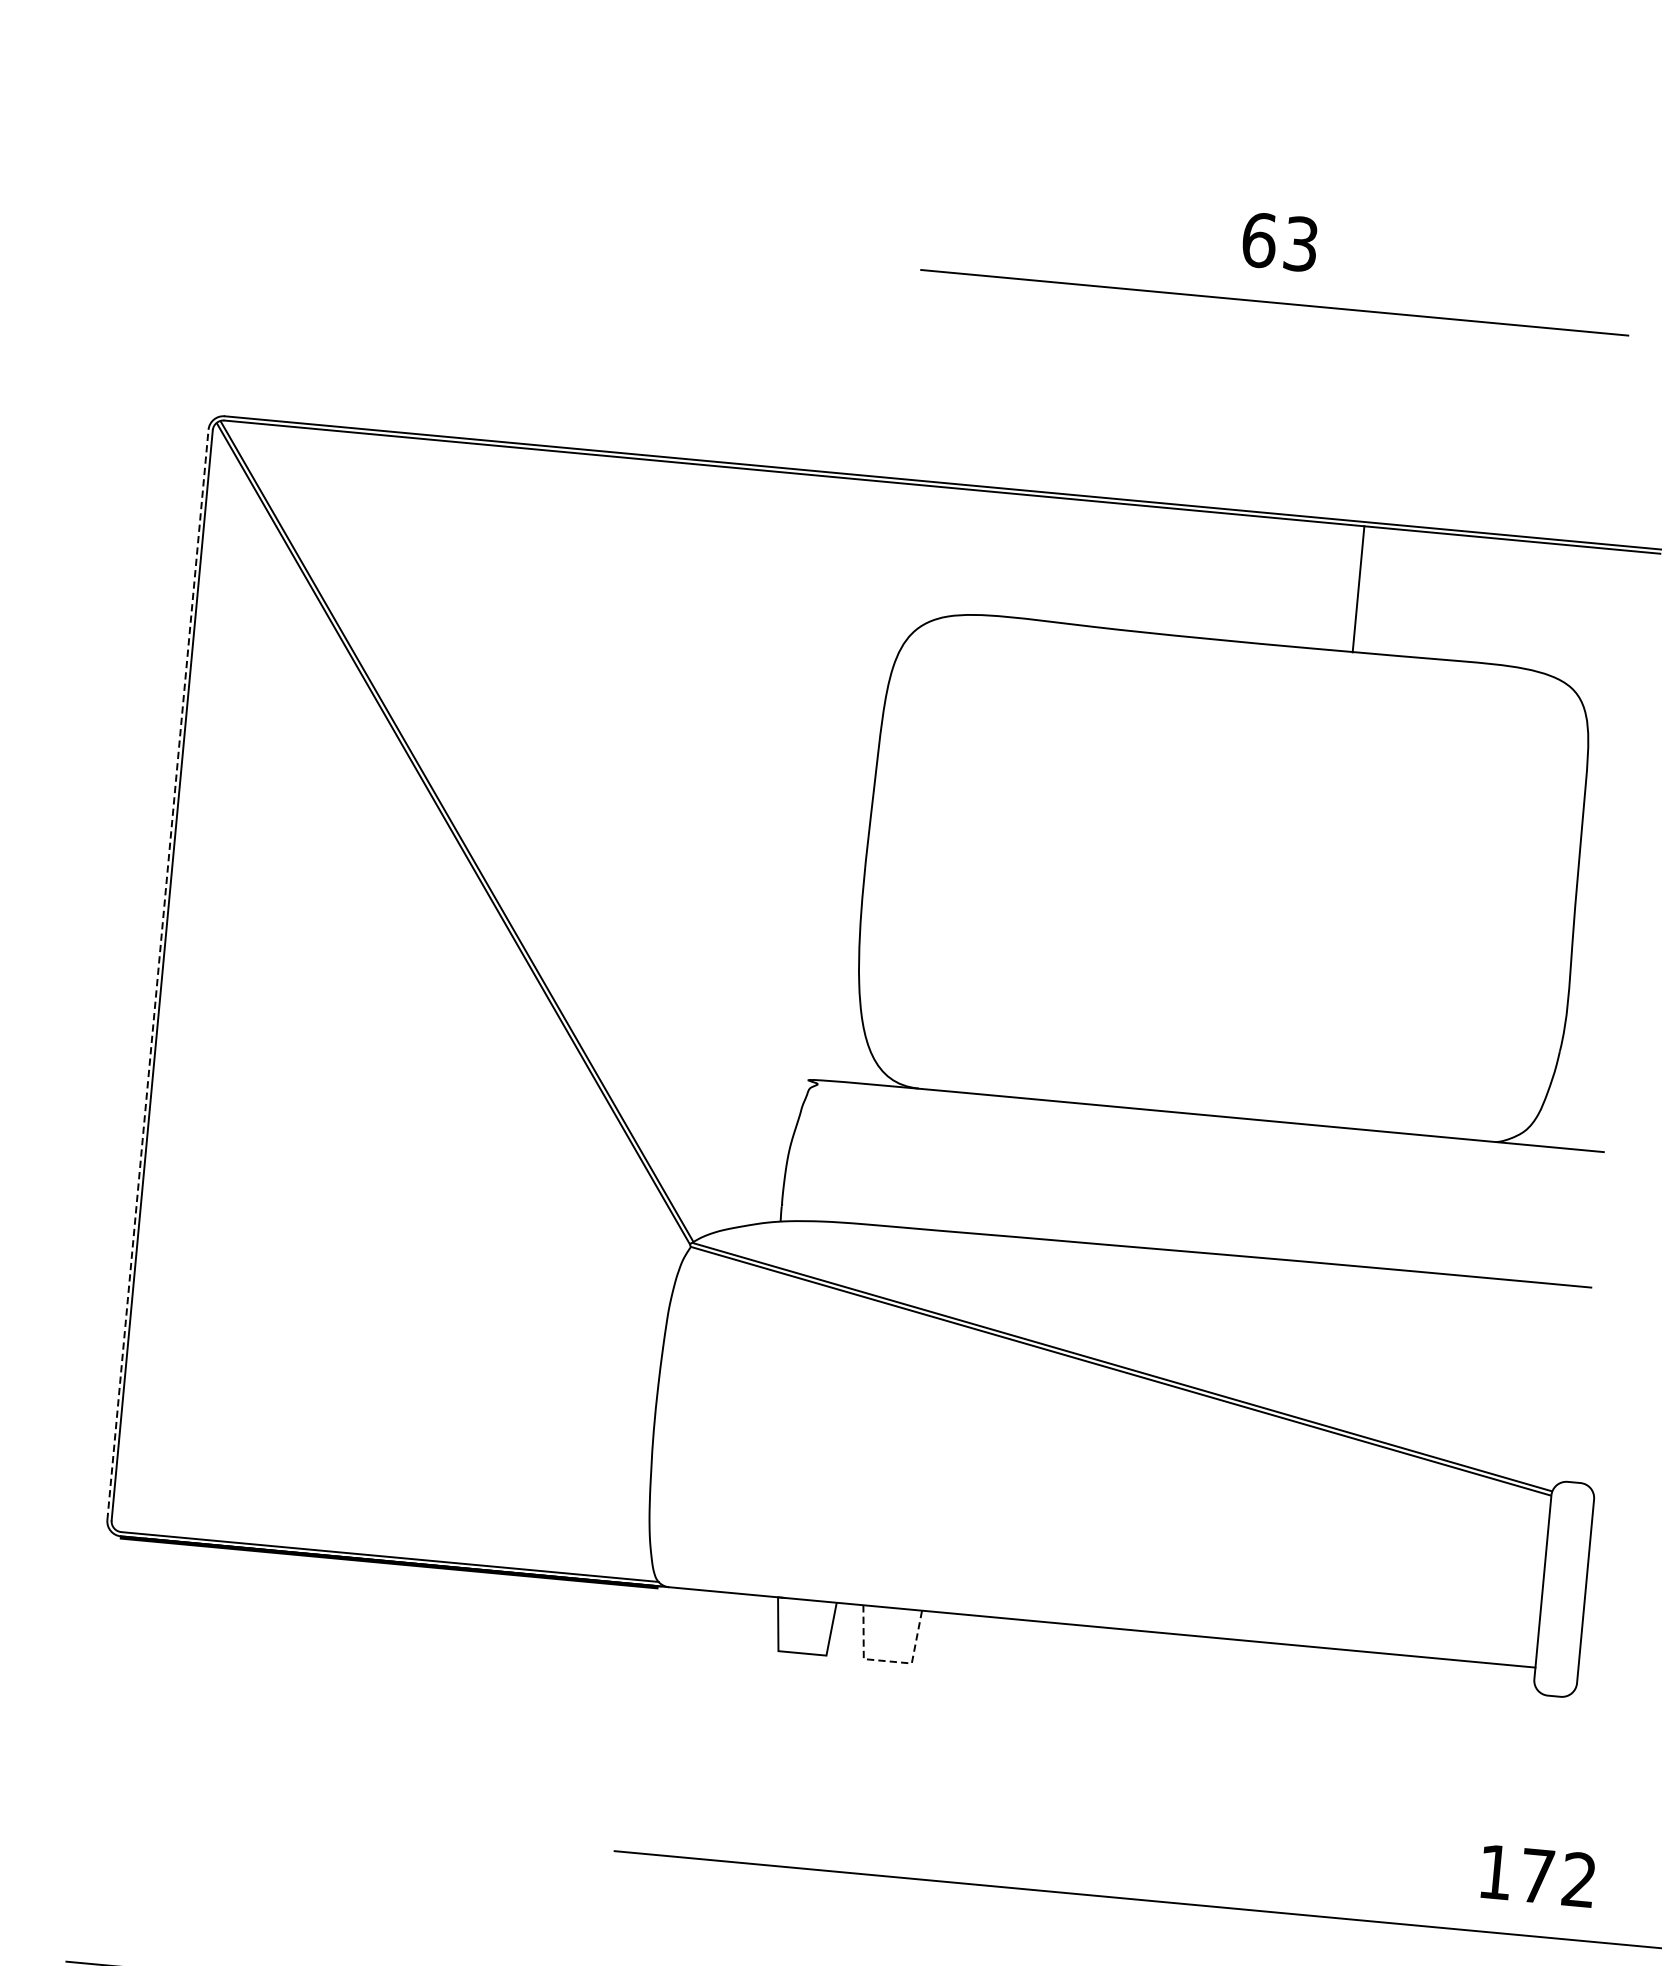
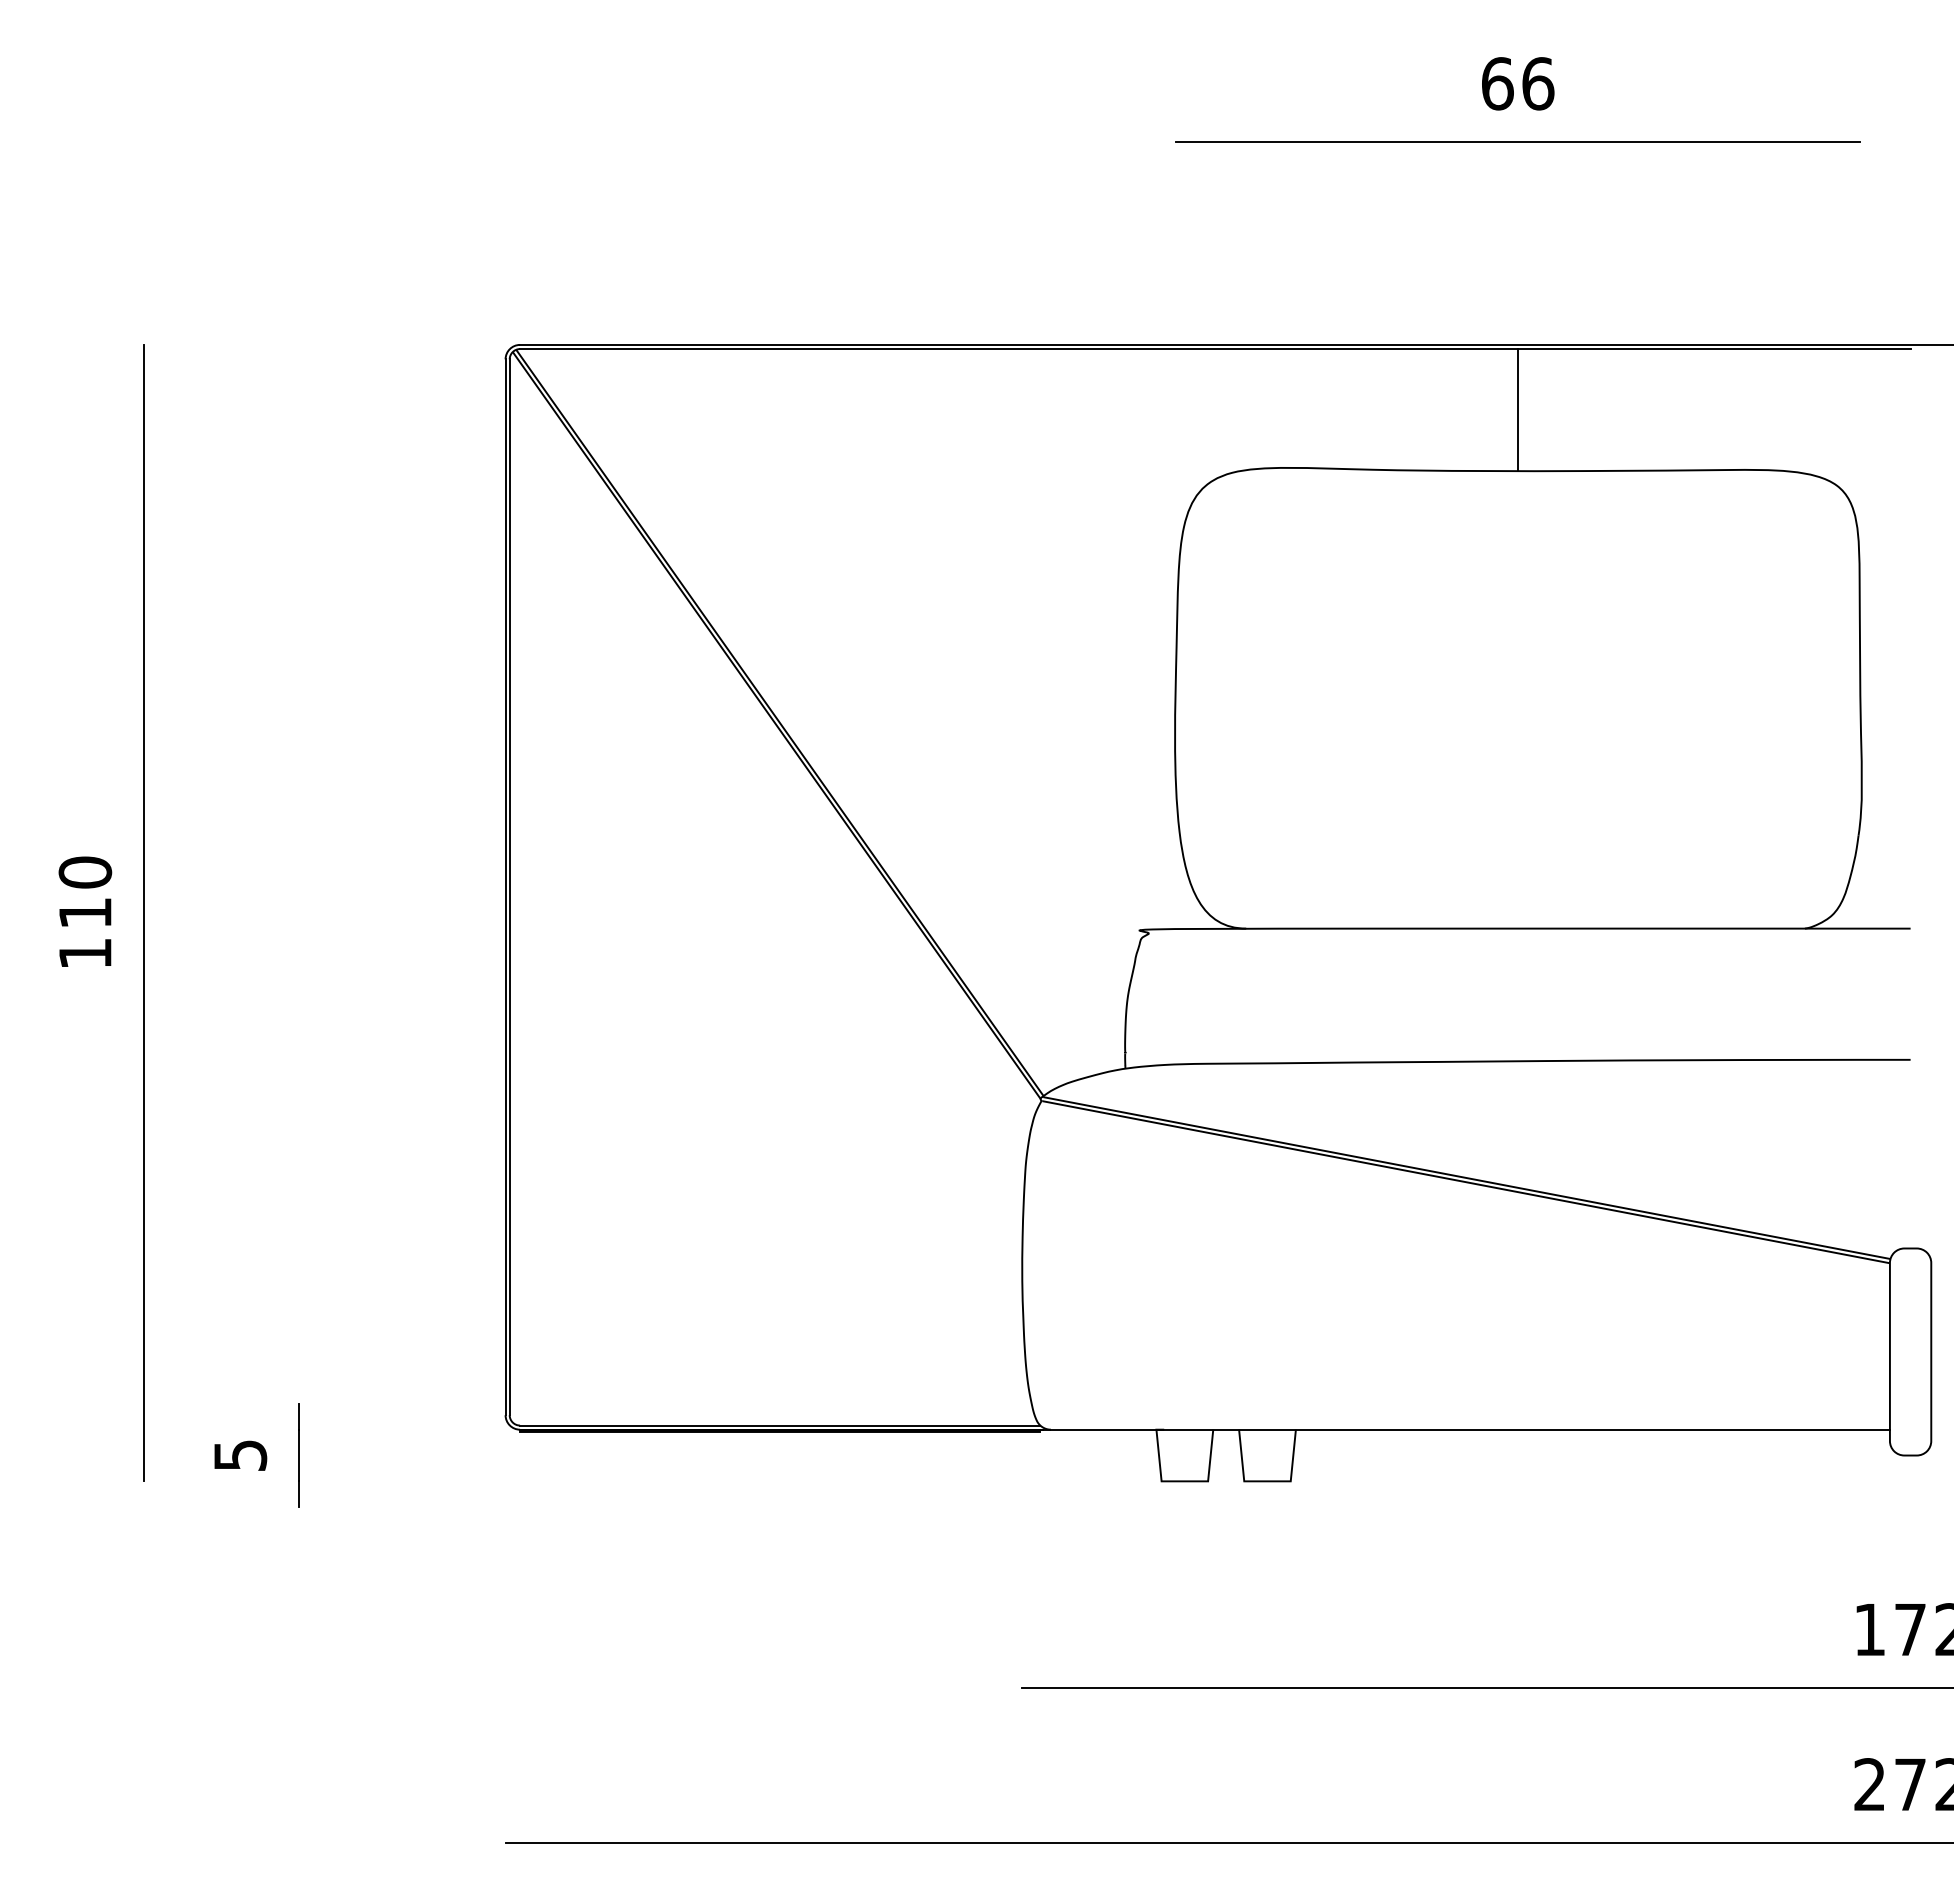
text: (1301, 243) -> (1538, 83), 63 -> 66
line: (1358, 589) -> (1518, 410), moved
line: (157, 975) -> (505, 887), dashed -> solid
line: (887, 1661) -> (1267, 1481), dashed -> solid

